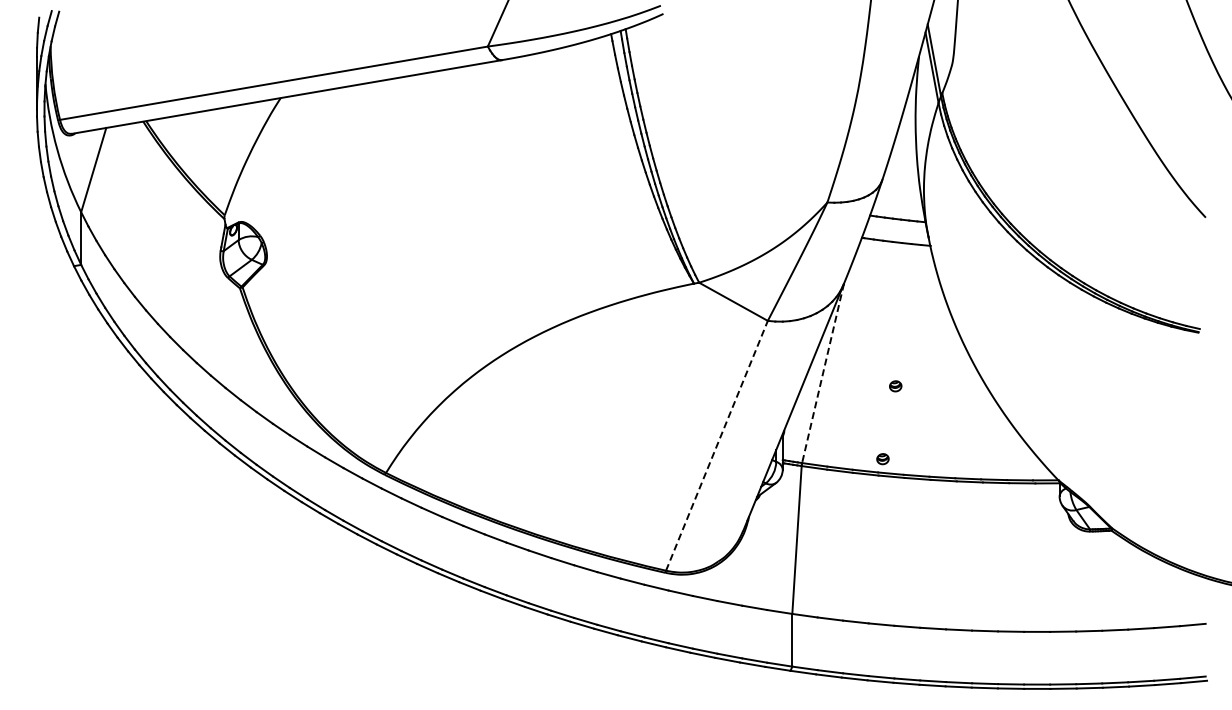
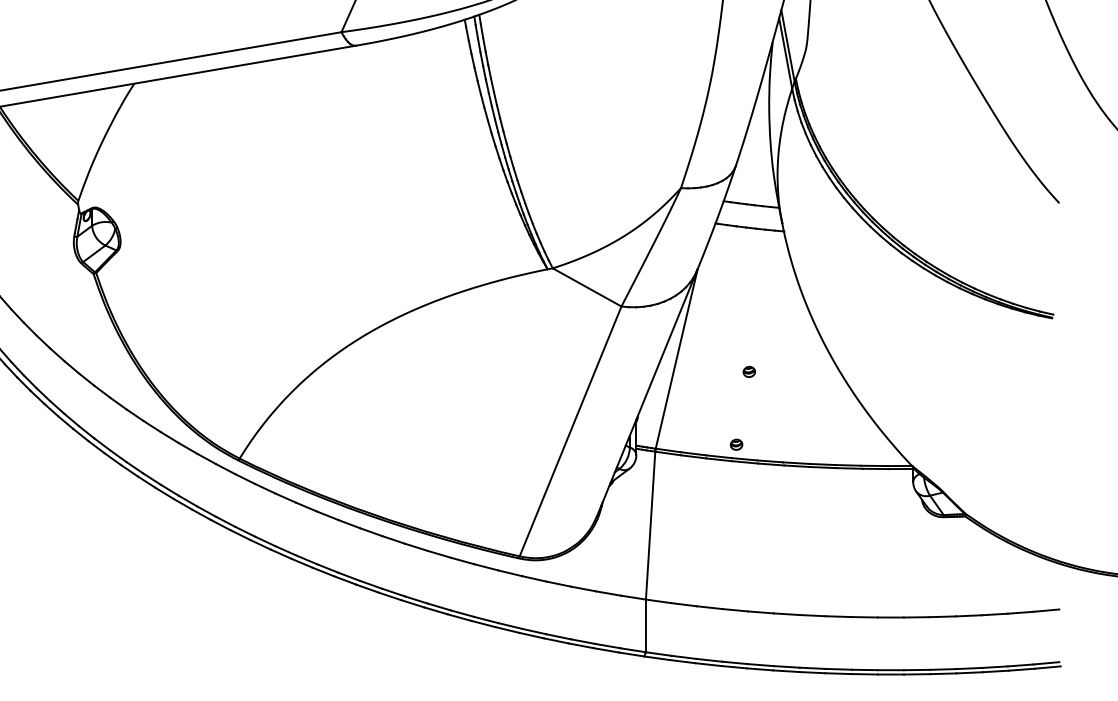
line: (822, 373) -> (676, 359), dashed -> solid
line: (716, 445) -> (570, 431), dashed -> solid

